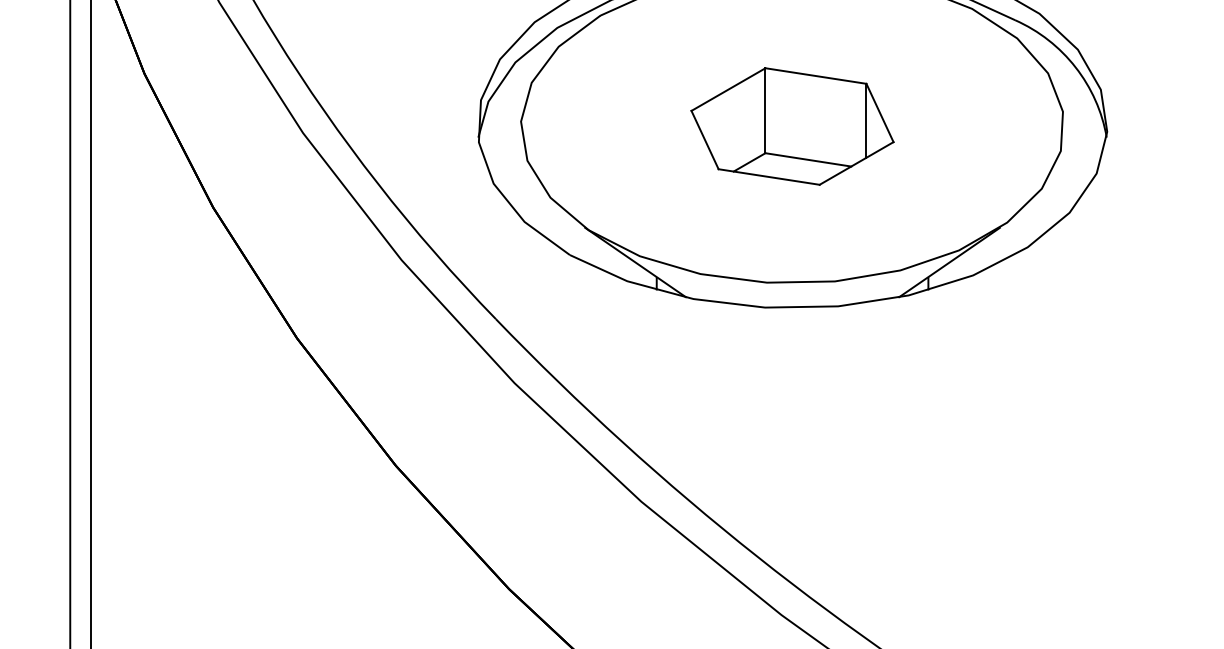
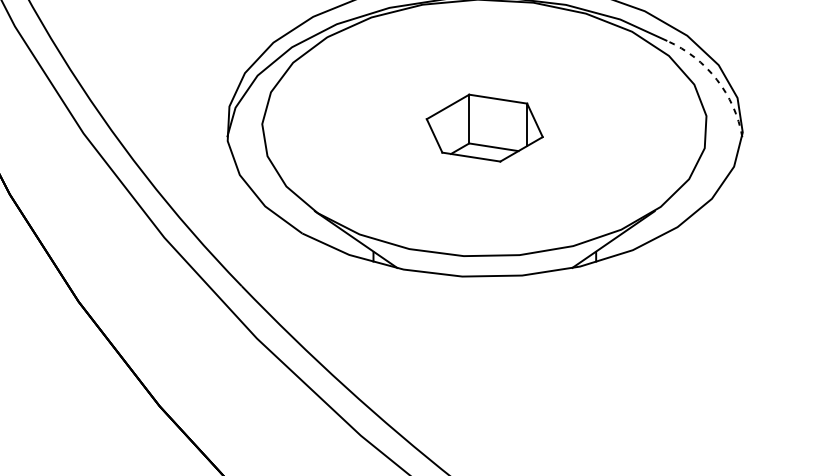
arc: (1075, 67) -> (716, 79), solid -> dashed
part: (792, 126) -> (484, 128), size x0.7

